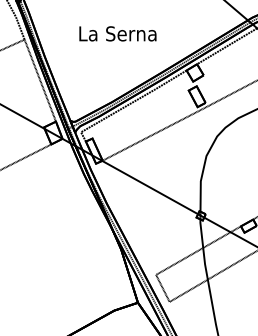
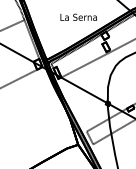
text: (117, 32) -> (78, 16), moved

